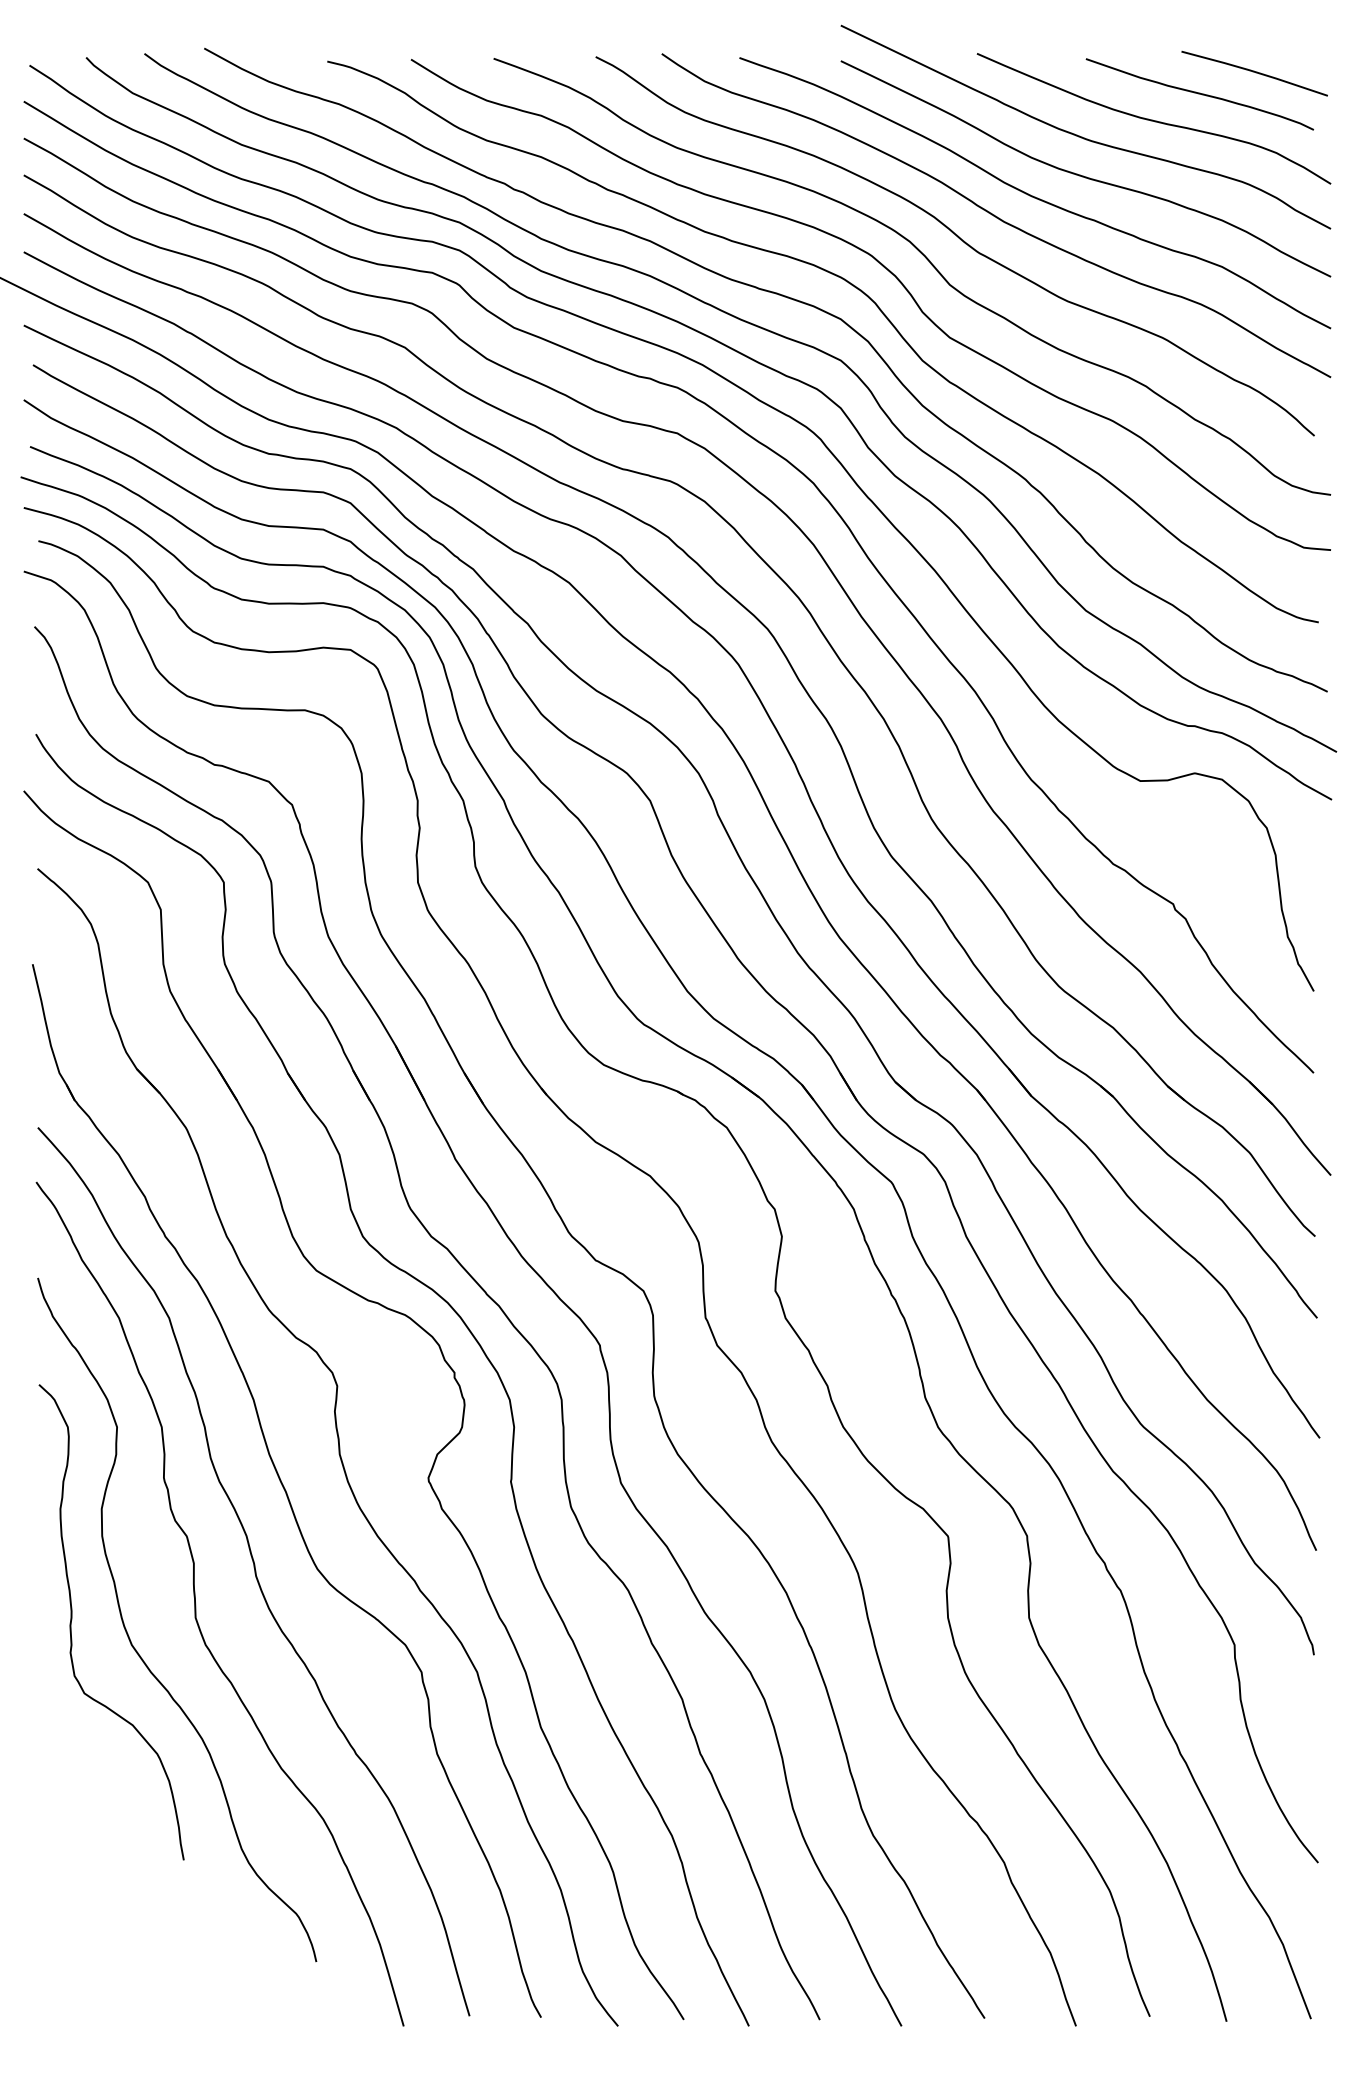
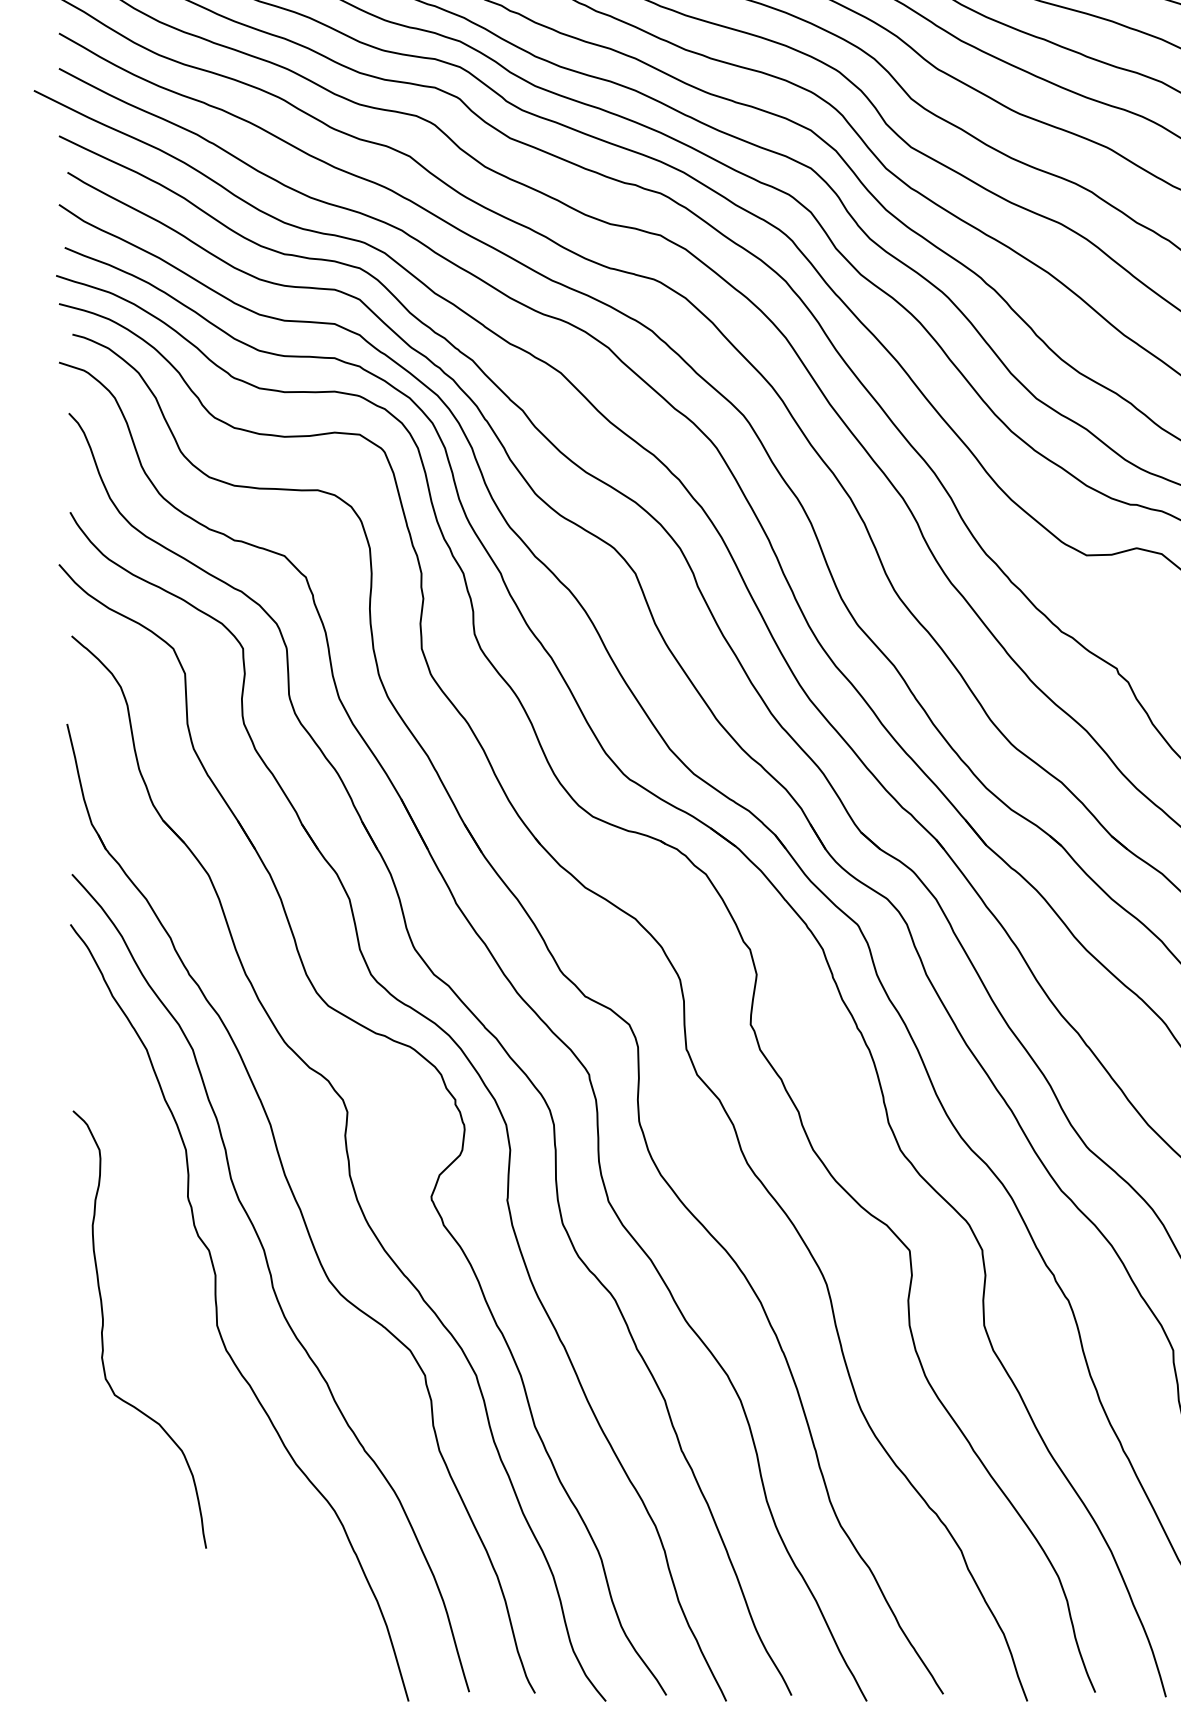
curve: (130, 1638) -> (157, 1344), removed

